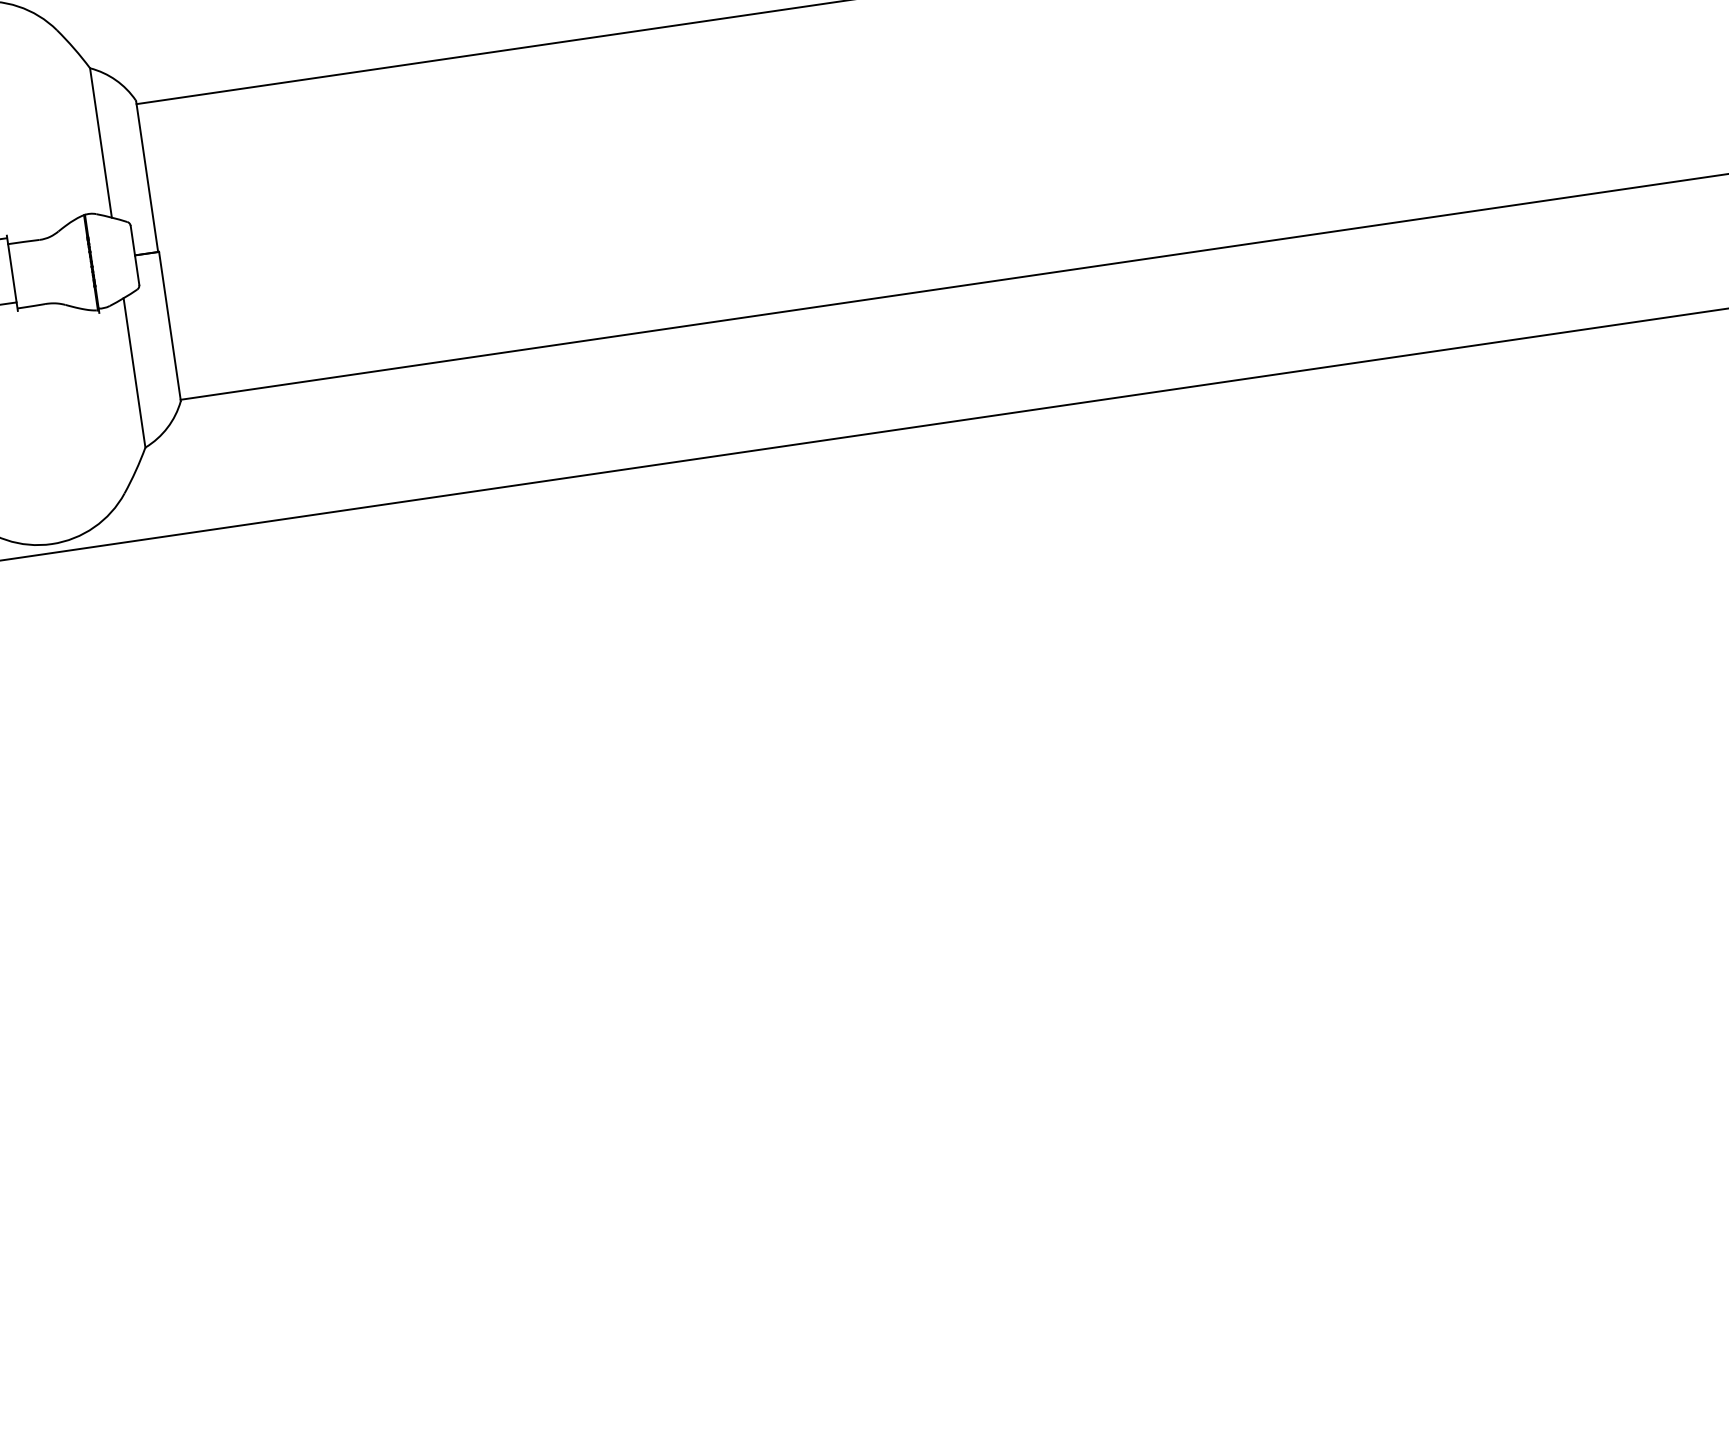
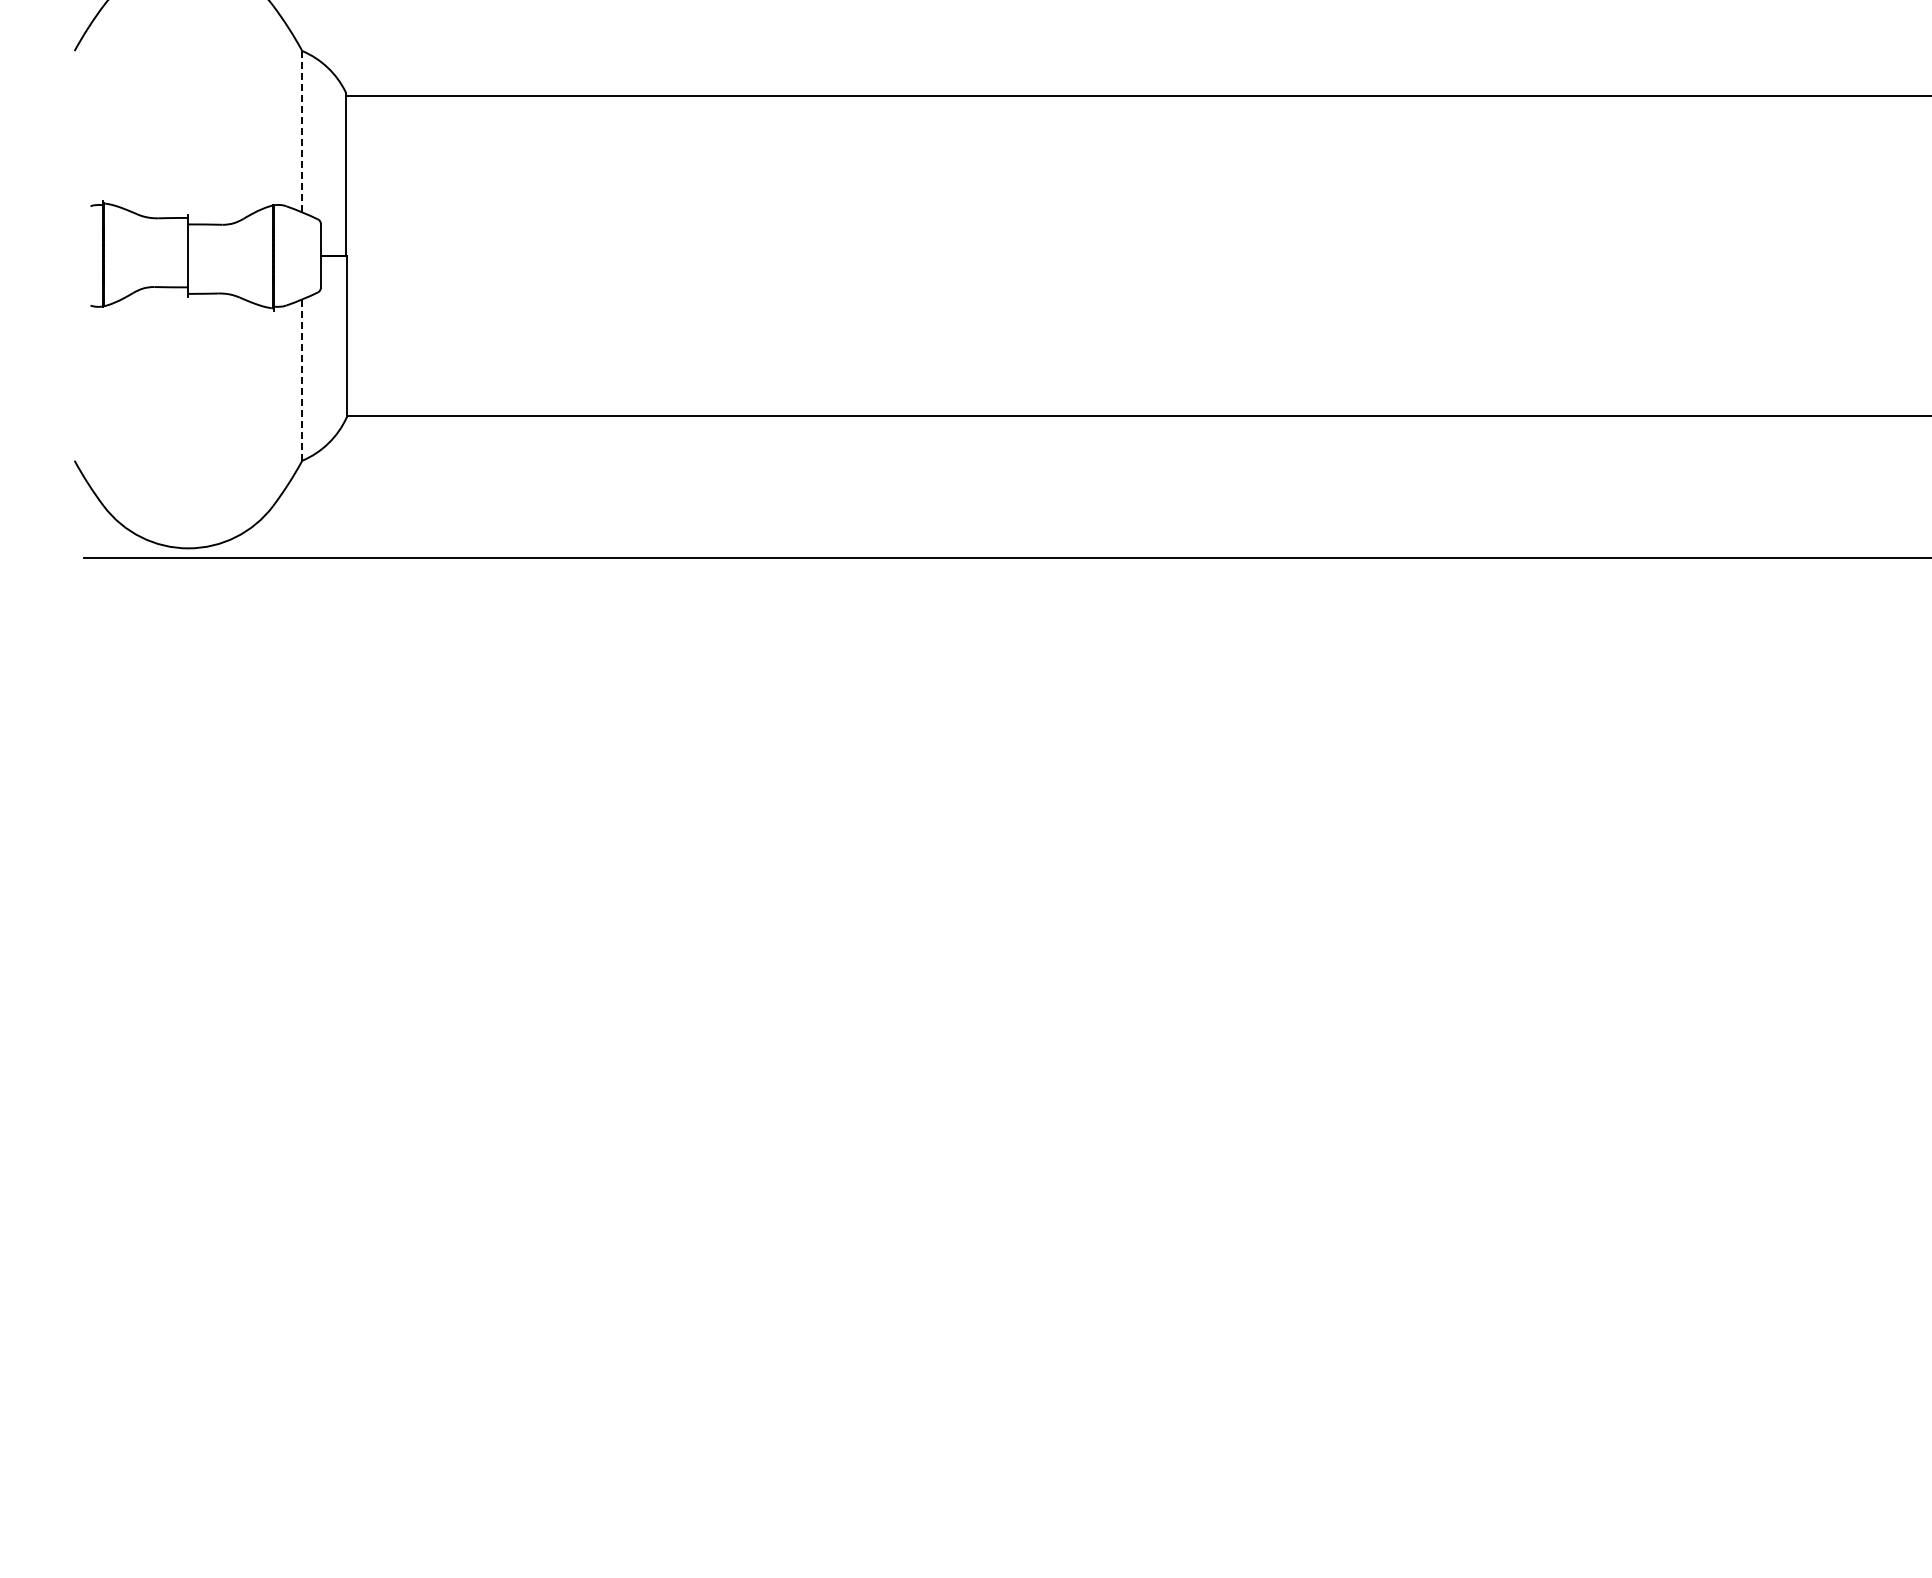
line: (101, 142) -> (302, 131), solid -> dashed
line: (134, 373) -> (302, 380), solid -> dashed

